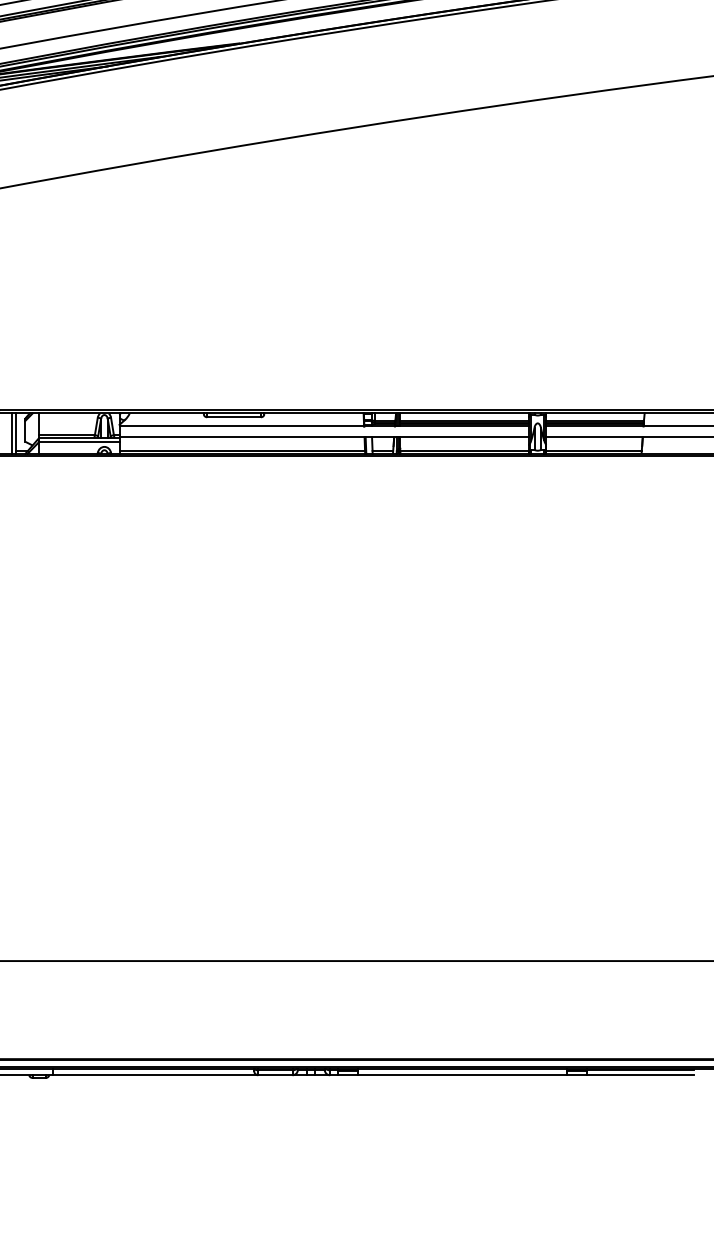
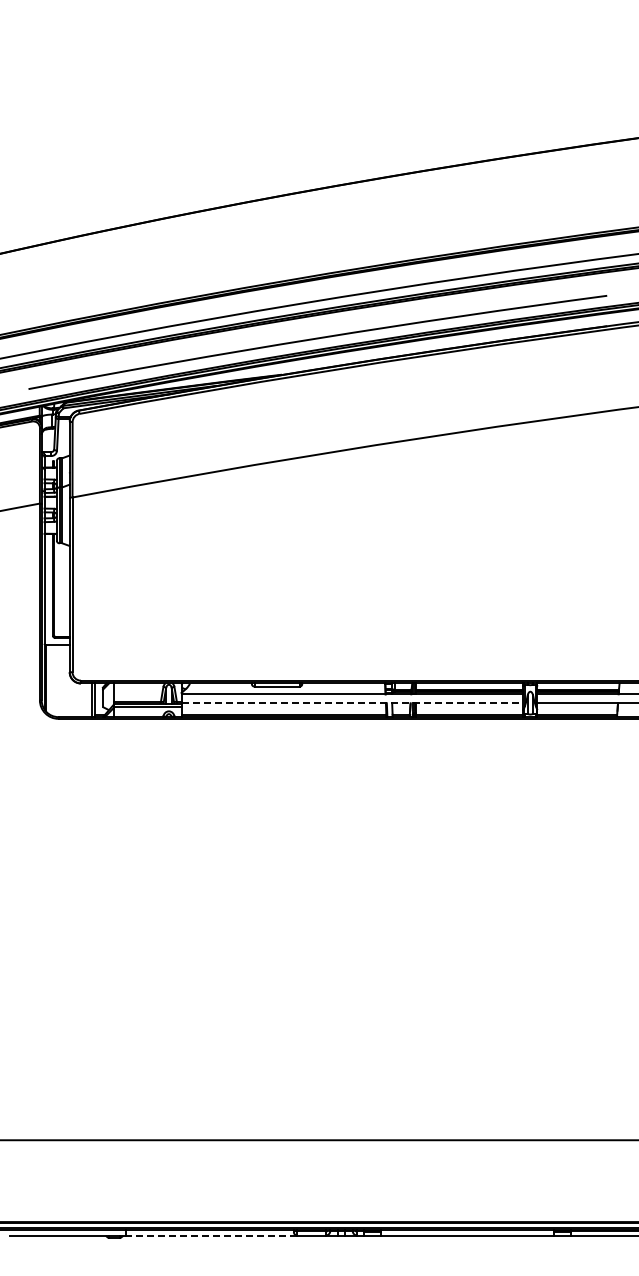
line: (324, 437) -> (352, 703), solid -> dashed
line: (155, 1075) -> (211, 1235), solid -> dashed

